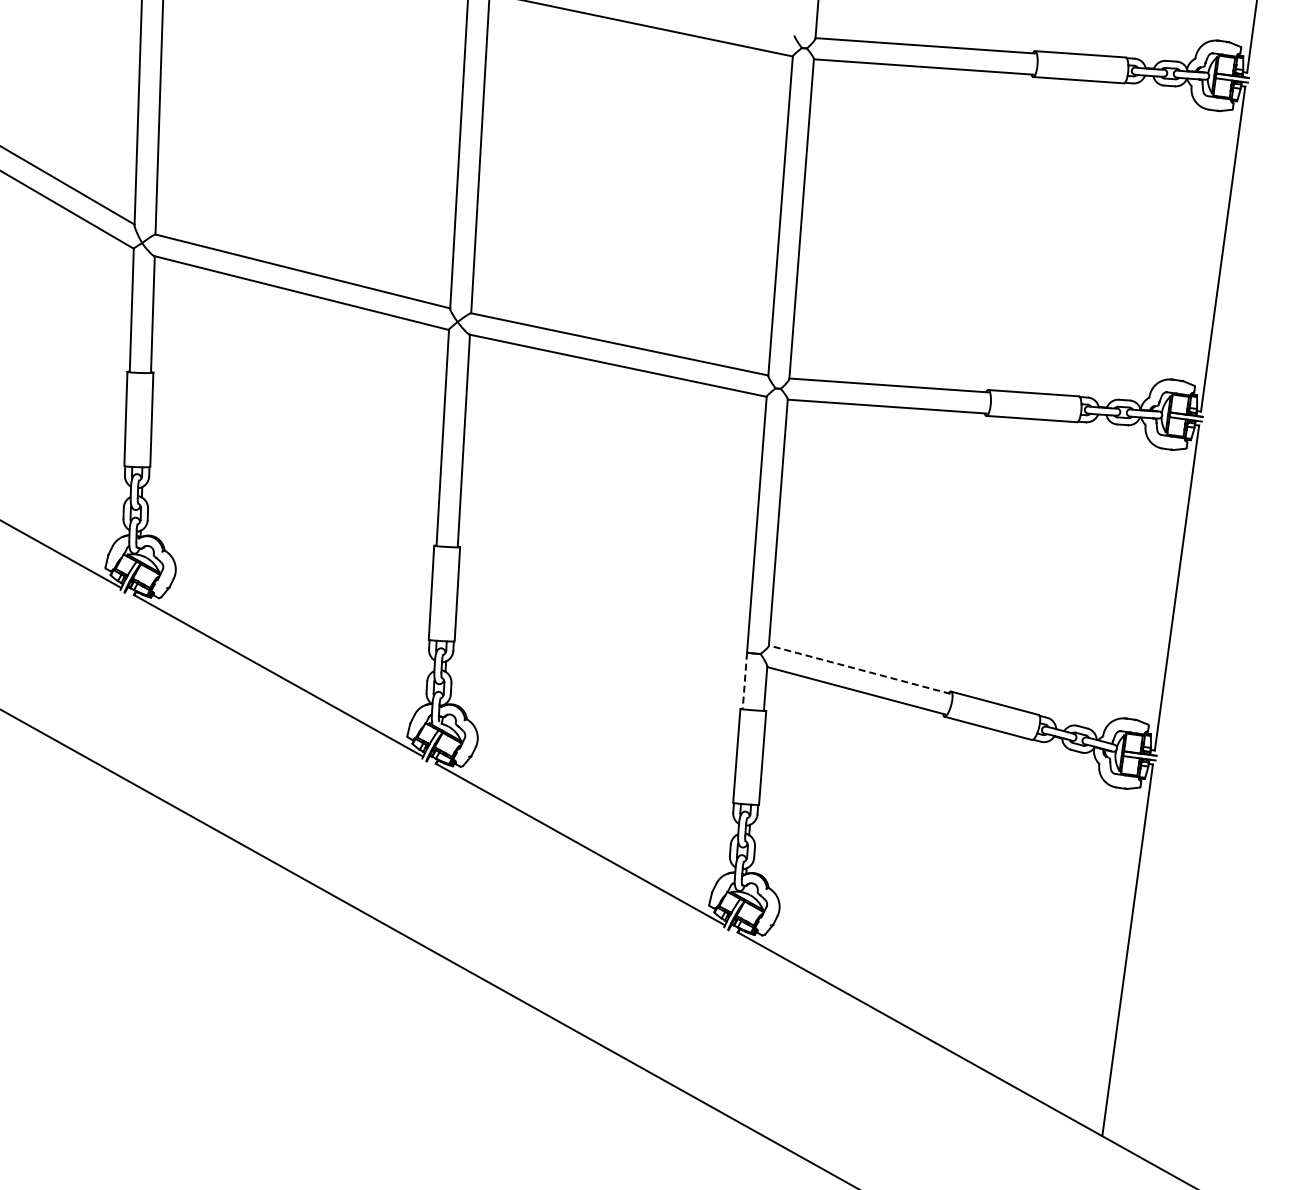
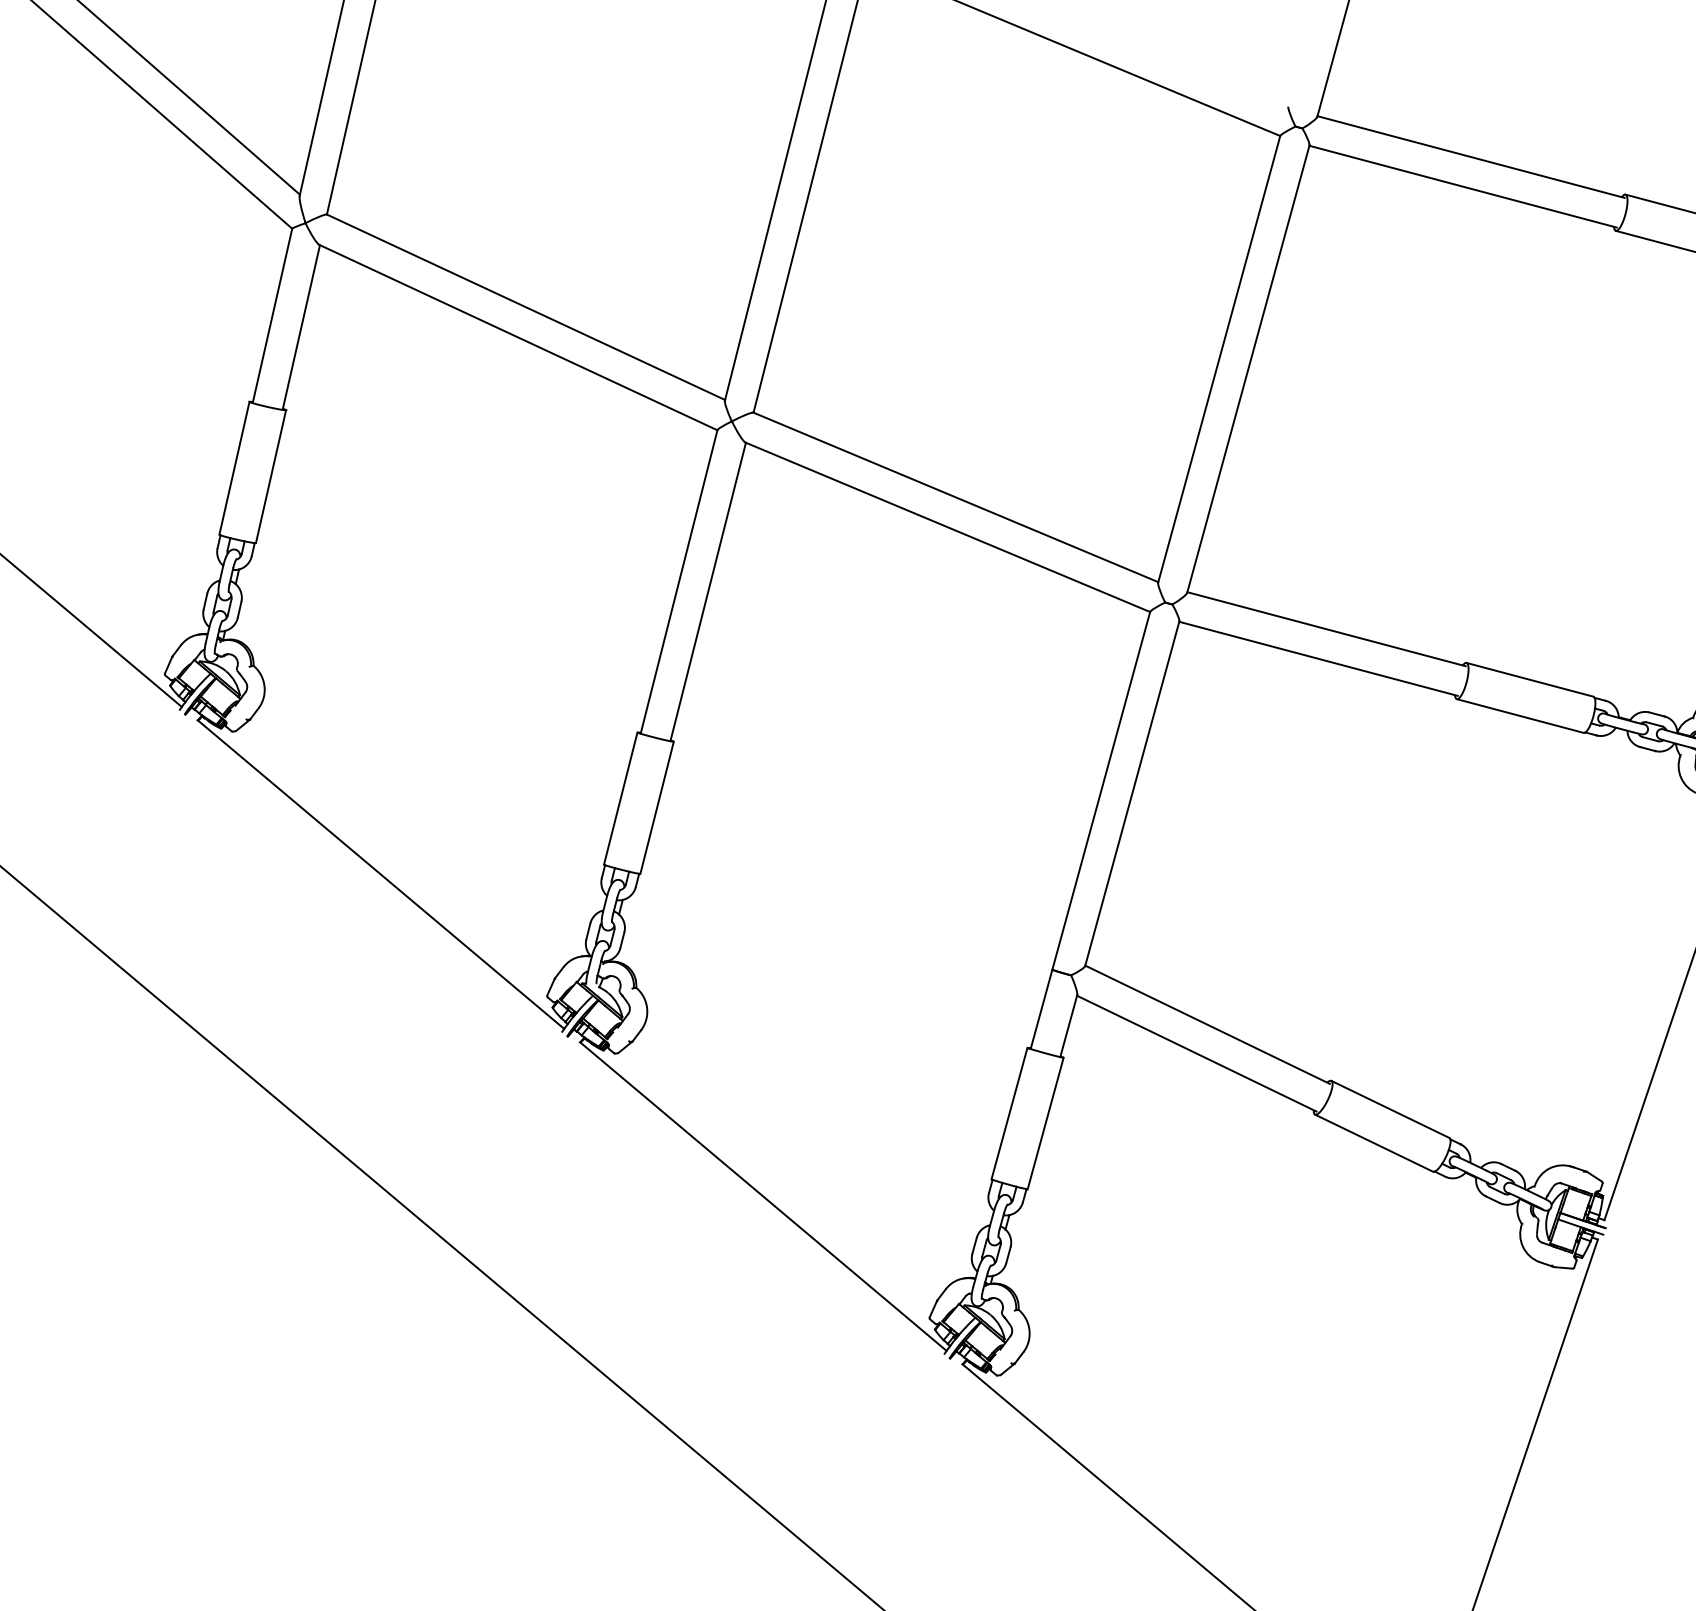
line: (859, 669) -> (1207, 1024), dashed -> solid
line: (744, 681) -> (1040, 1010), dashed -> solid

